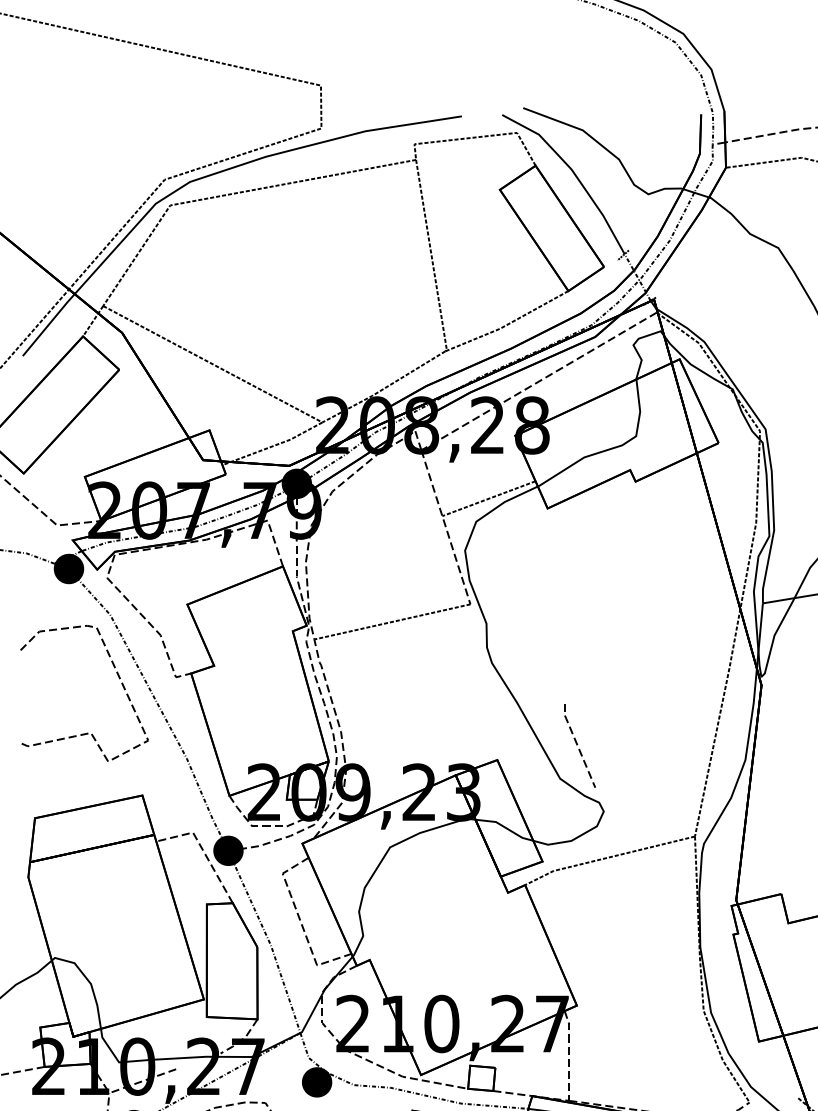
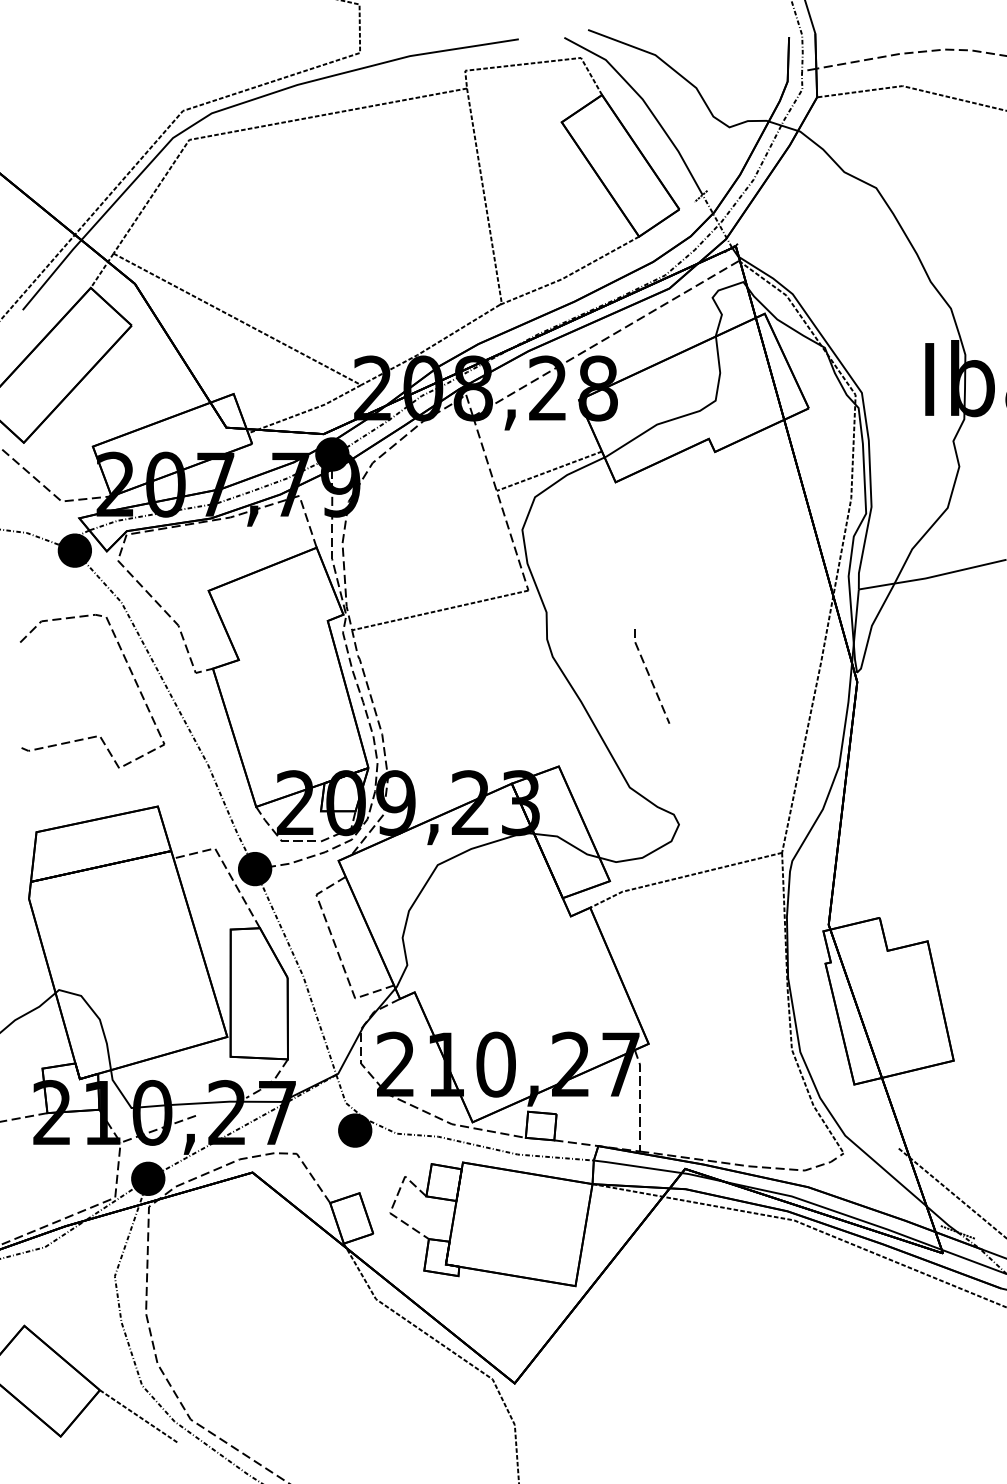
line: (577, 745) -> (649, 675), moved

